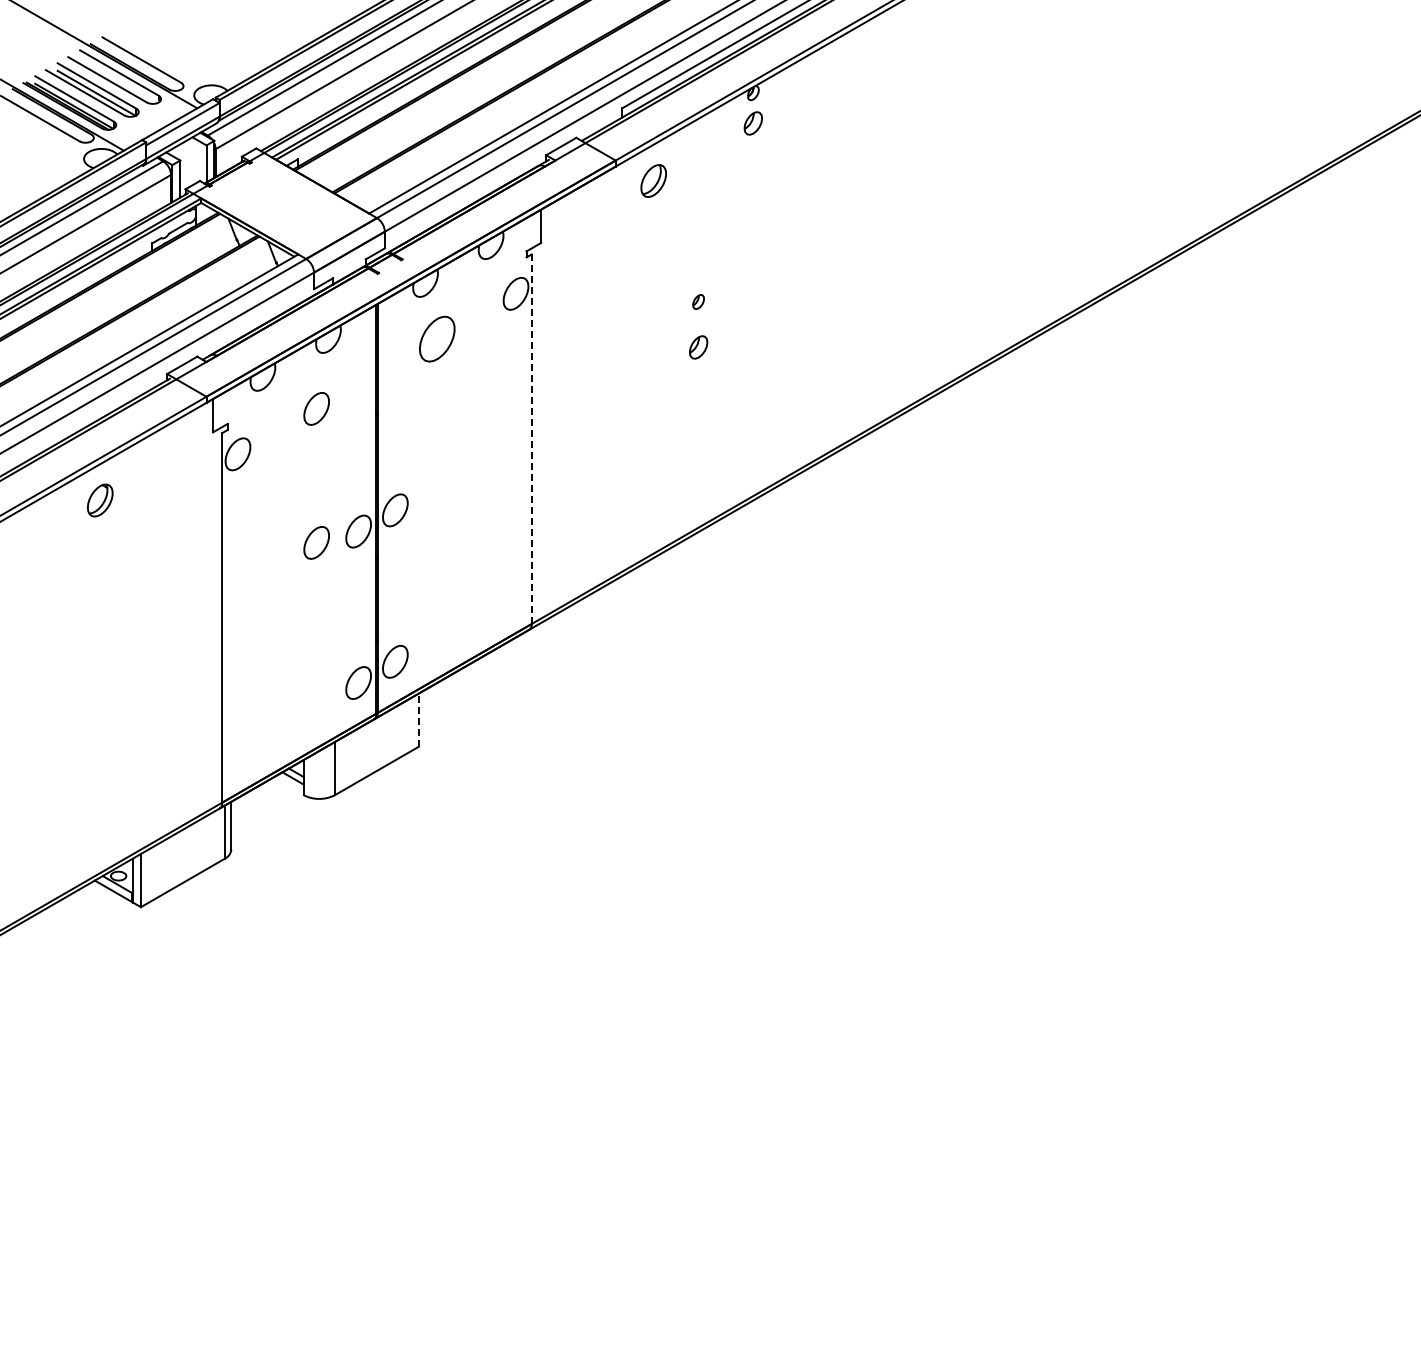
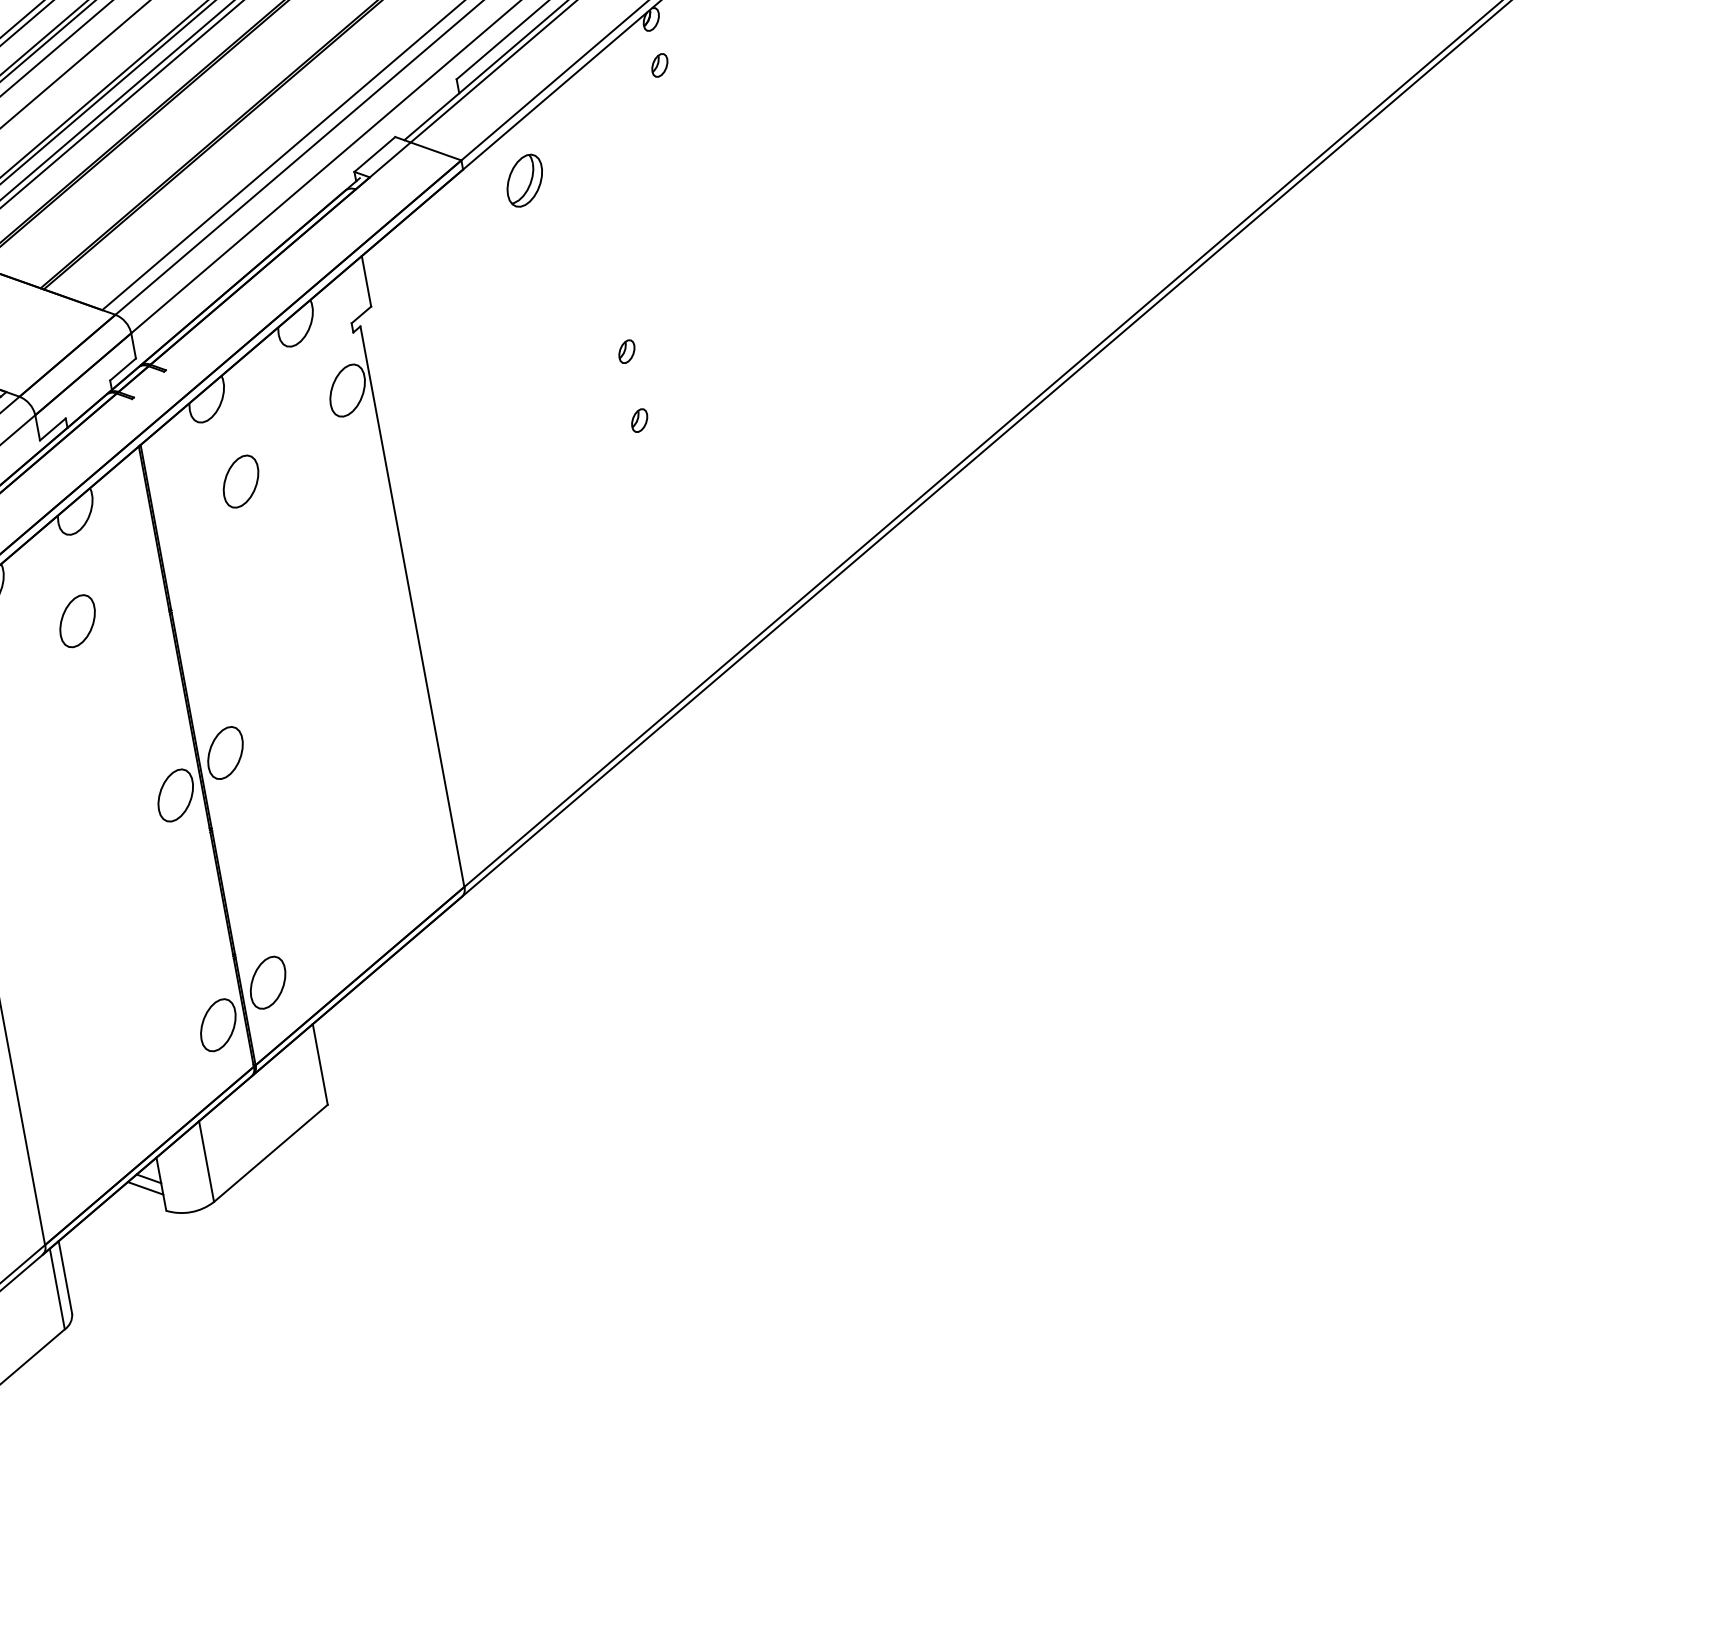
part: (753, 123) -> (660, 65), size x0.62
part: (437, 339) -> (241, 481), size x0.71
part: (698, 347) -> (639, 420), size x0.62
line: (531, 439) -> (412, 607), dashed -> solid
part: (316, 542) -> (114, 823), removed
line: (418, 720) -> (319, 1065), dashed -> solid

